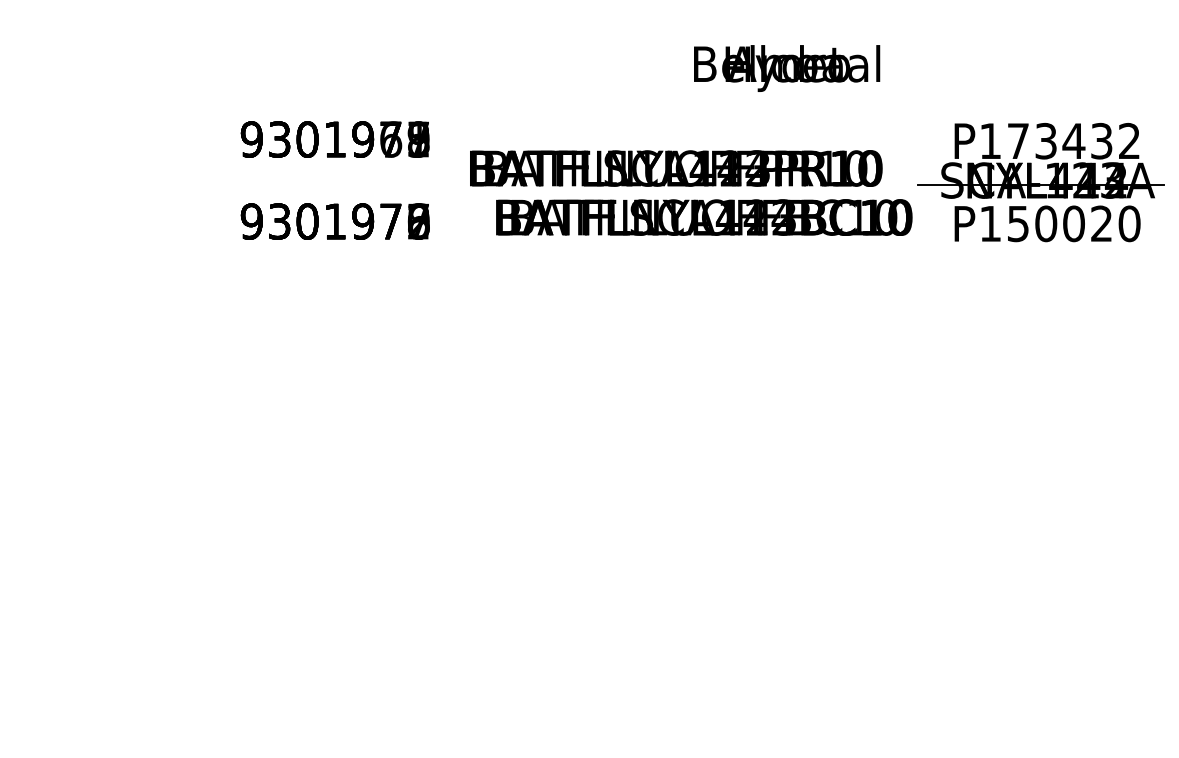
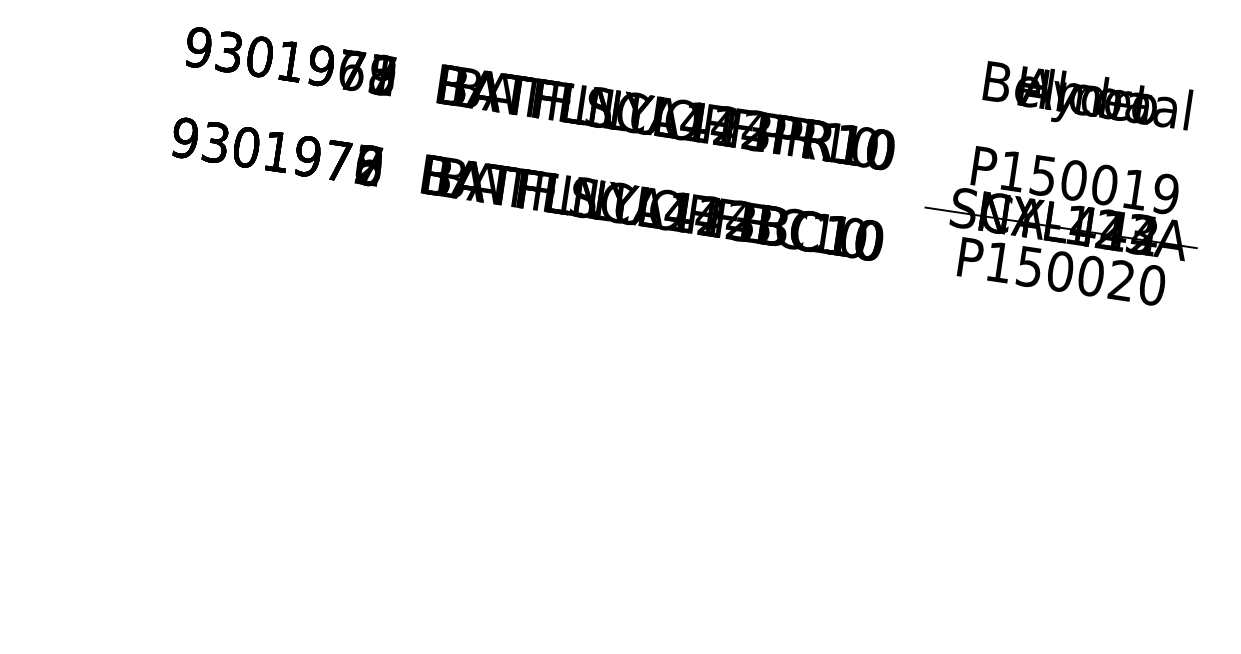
text: (787, 68) -> (1087, 100), moved
text: (1074, 140) -> (1105, 184), P173432 -> P150019
text: (676, 168) -> (666, 117), moved
text: (704, 217) -> (653, 208), moved

